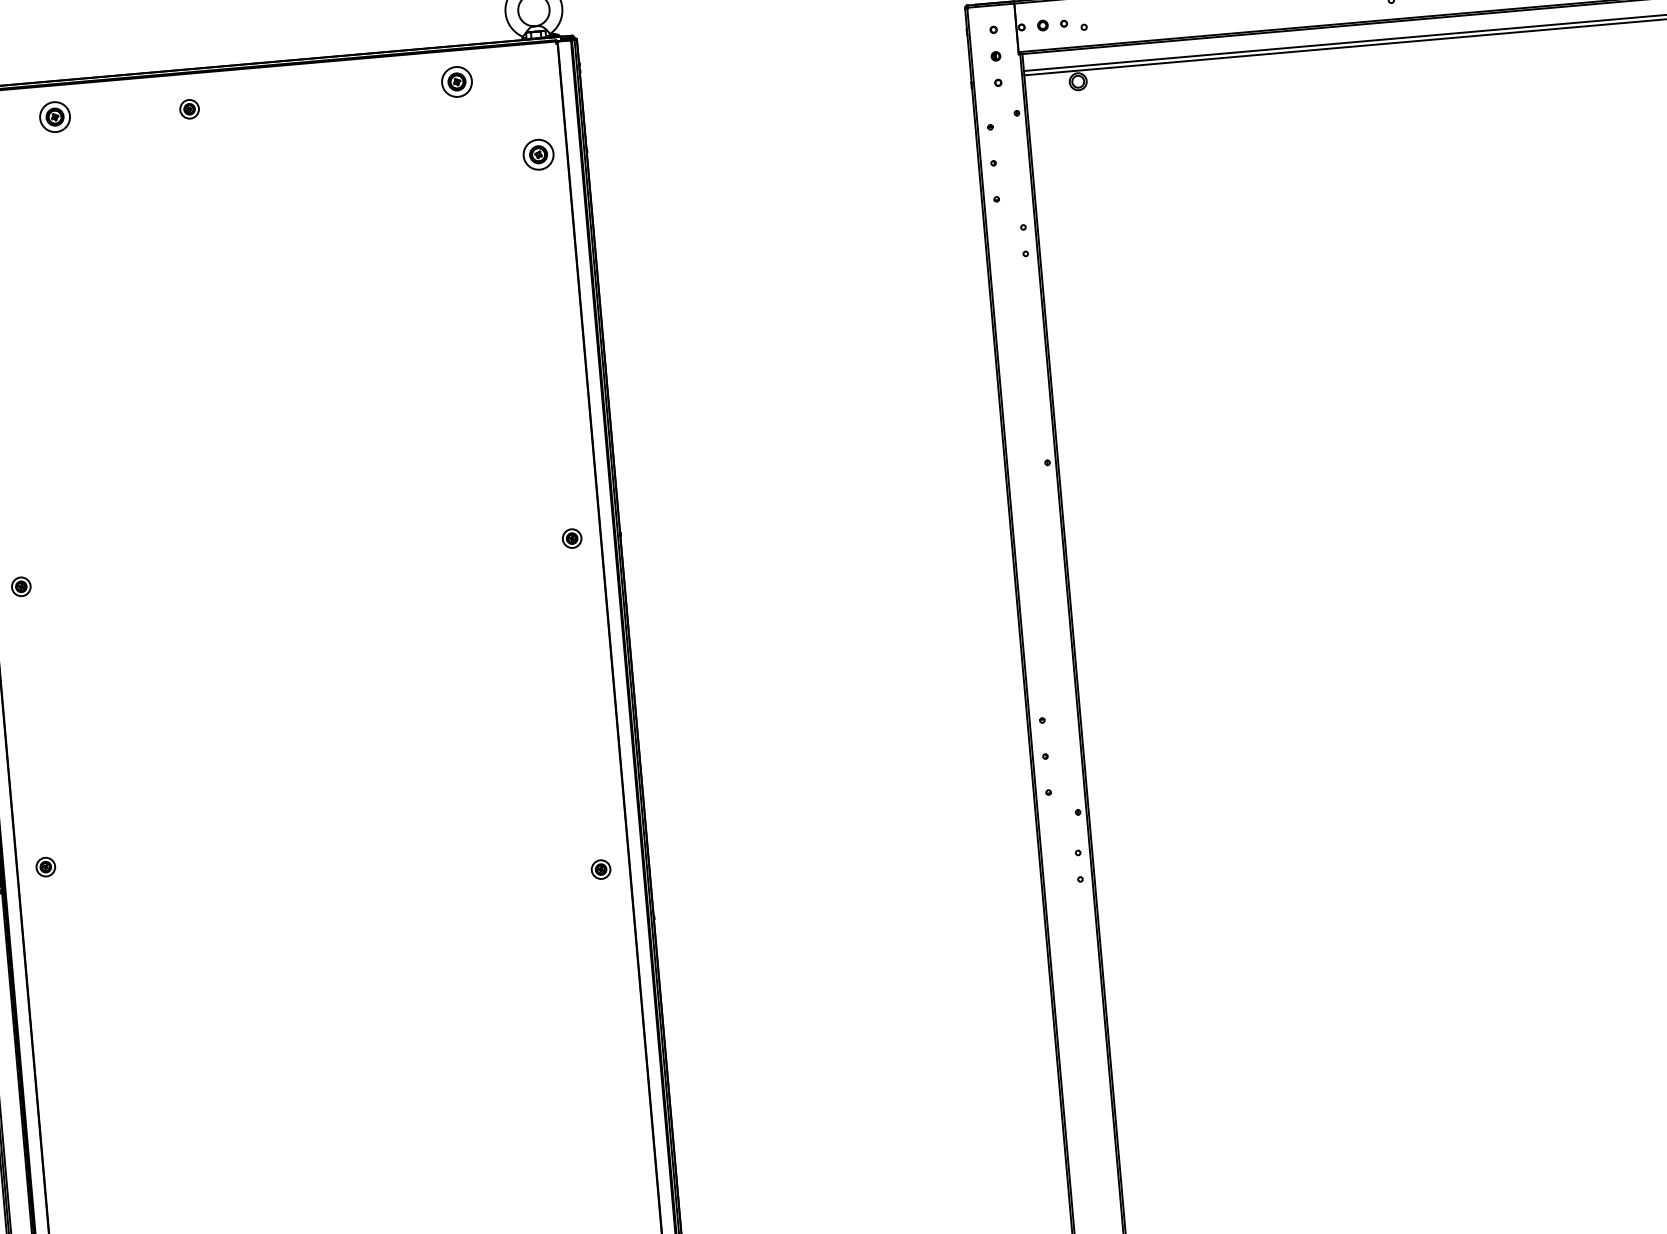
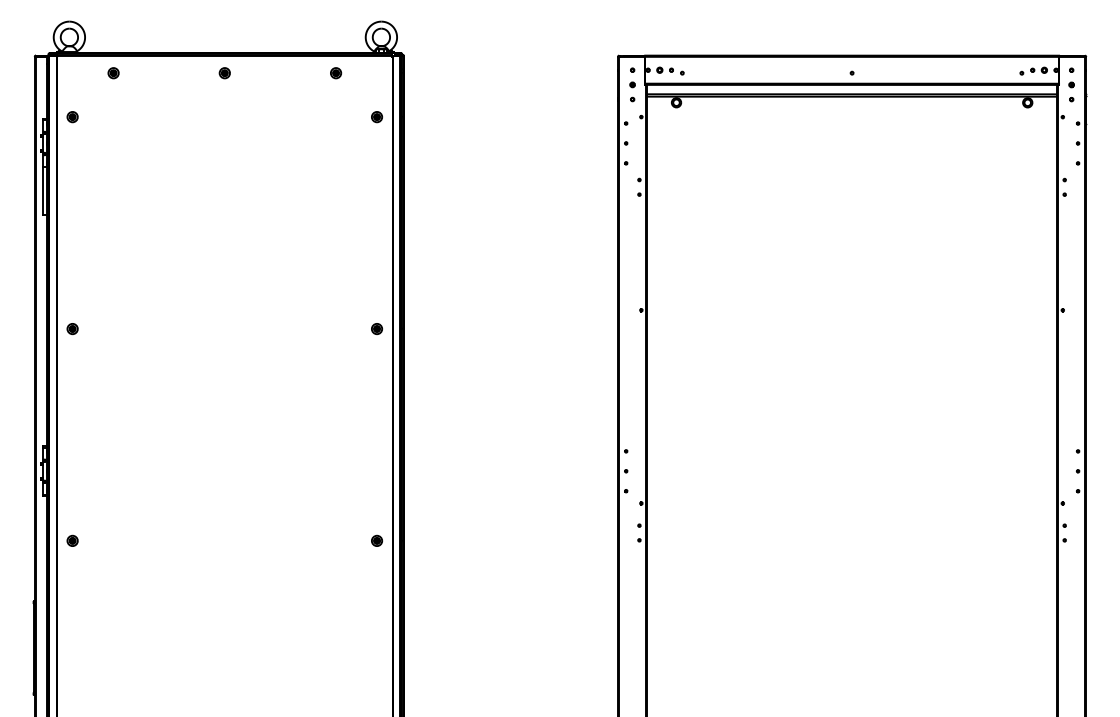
part: (458, 82) -> (336, 73), size x0.62
part: (189, 109) -> (224, 73), moved
part: (54, 117) -> (113, 73), size x0.62
part: (537, 155) -> (376, 117), size x0.62
part: (45, 866) -> (72, 540), moved
part: (600, 868) -> (376, 540), moved

